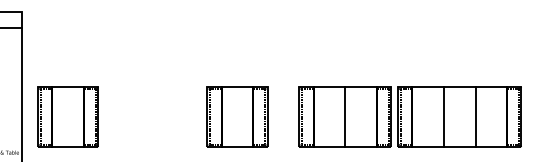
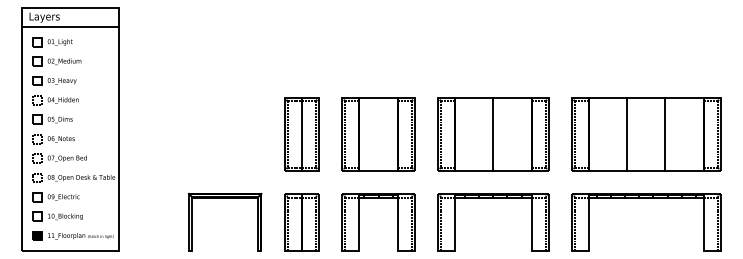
part: (68, 117) -> (174, 134), removed
part: (173, 117) -> (301, 134), added
part: (345, 117) -> (493, 134), moved

